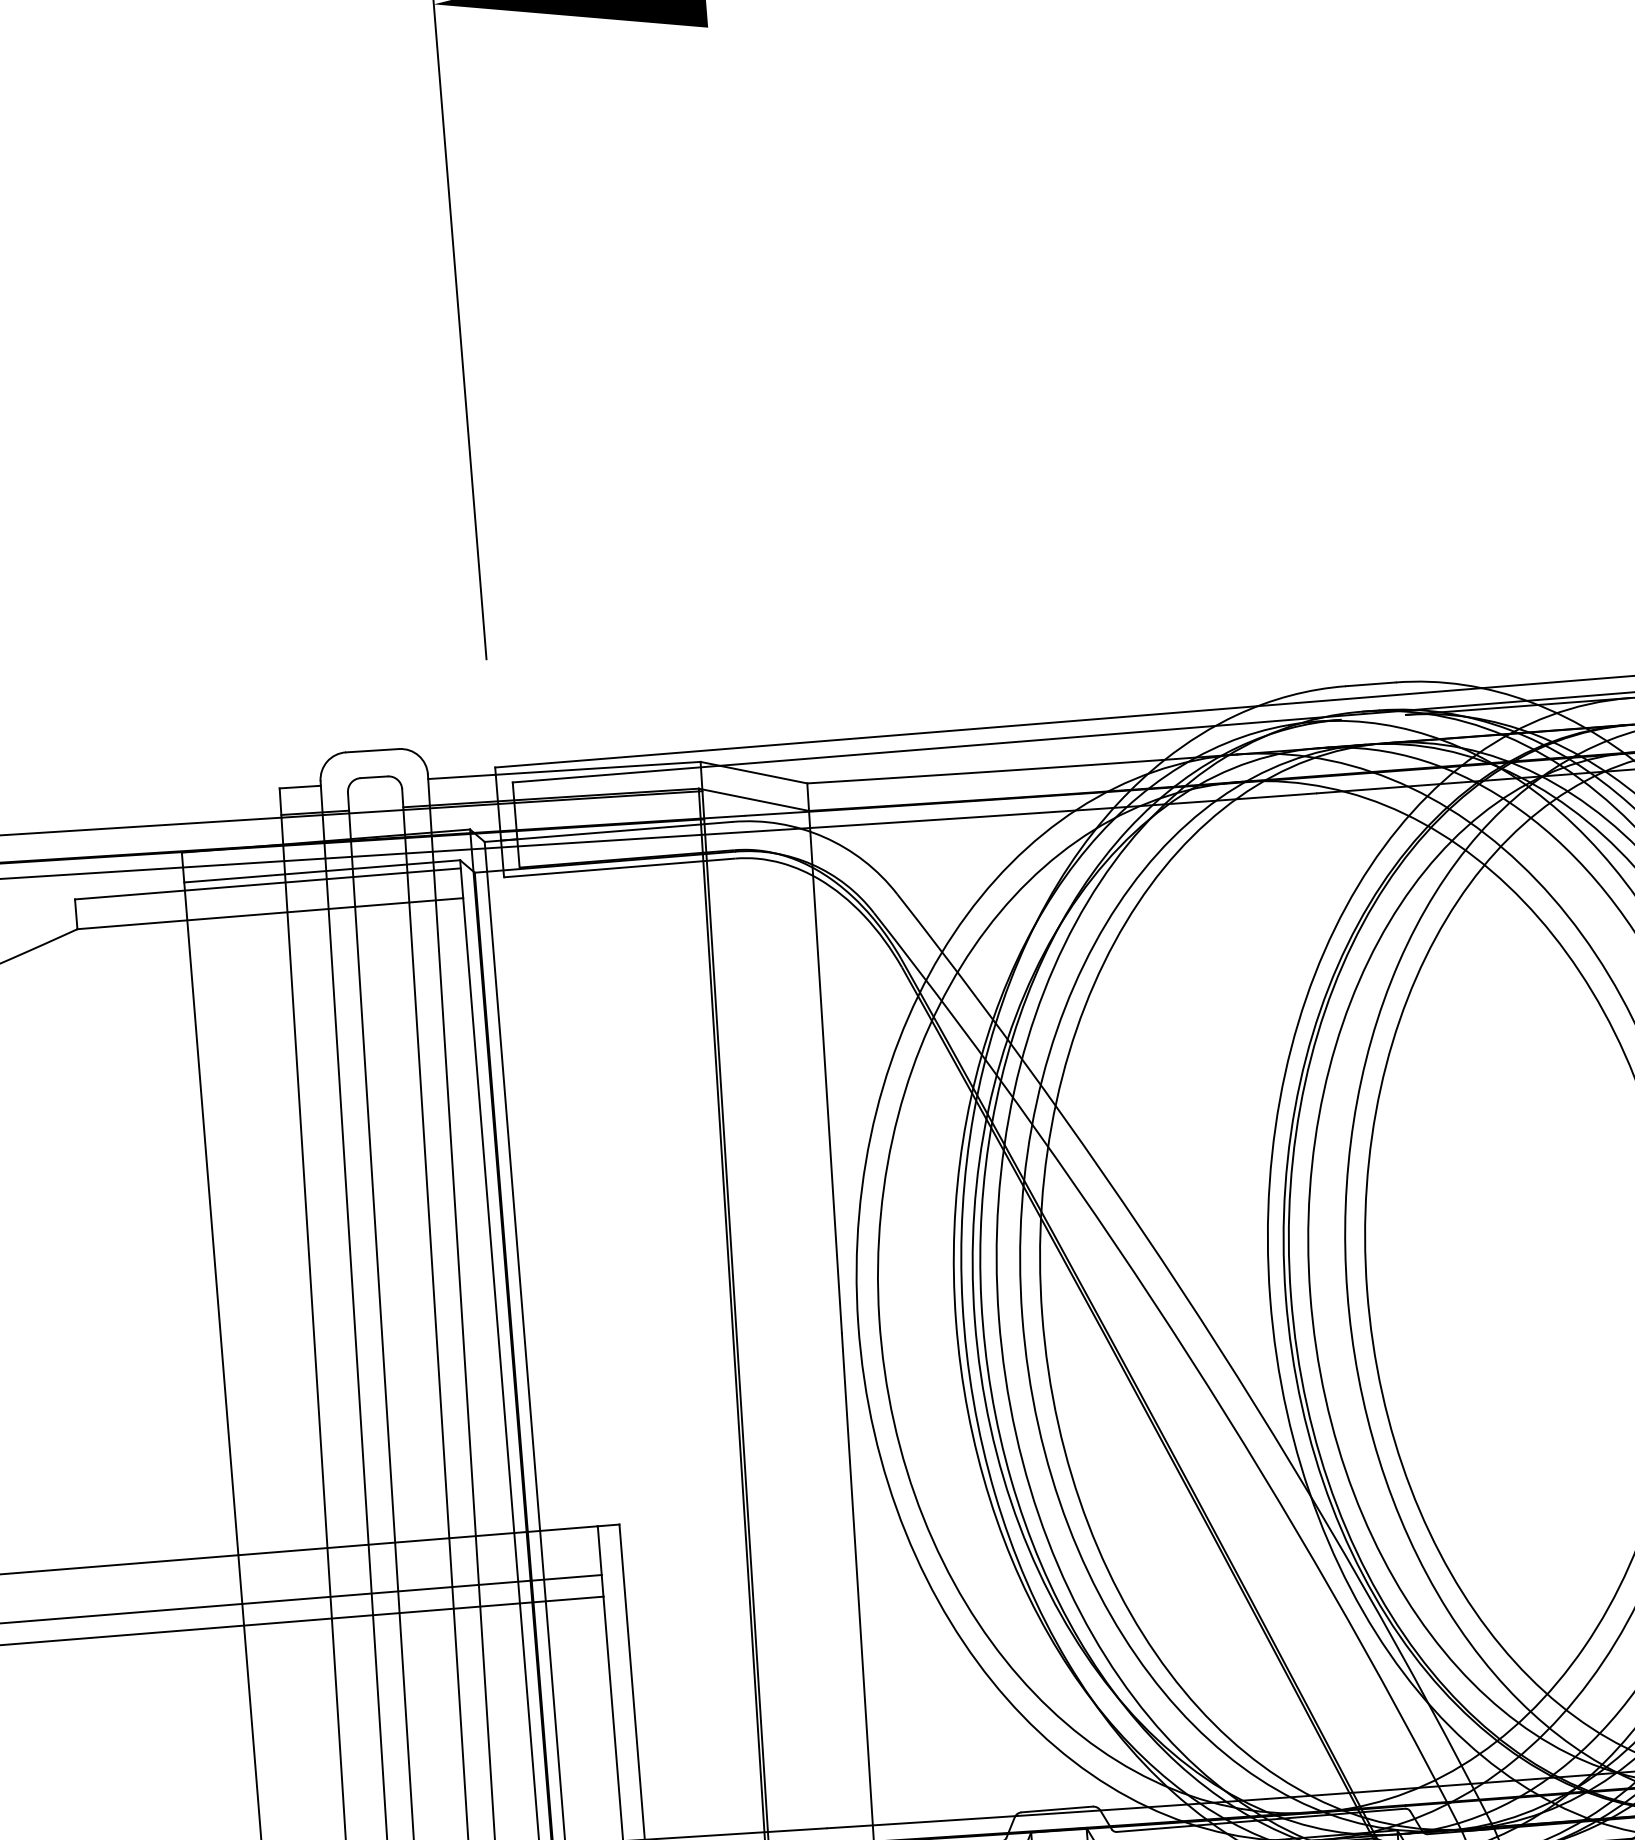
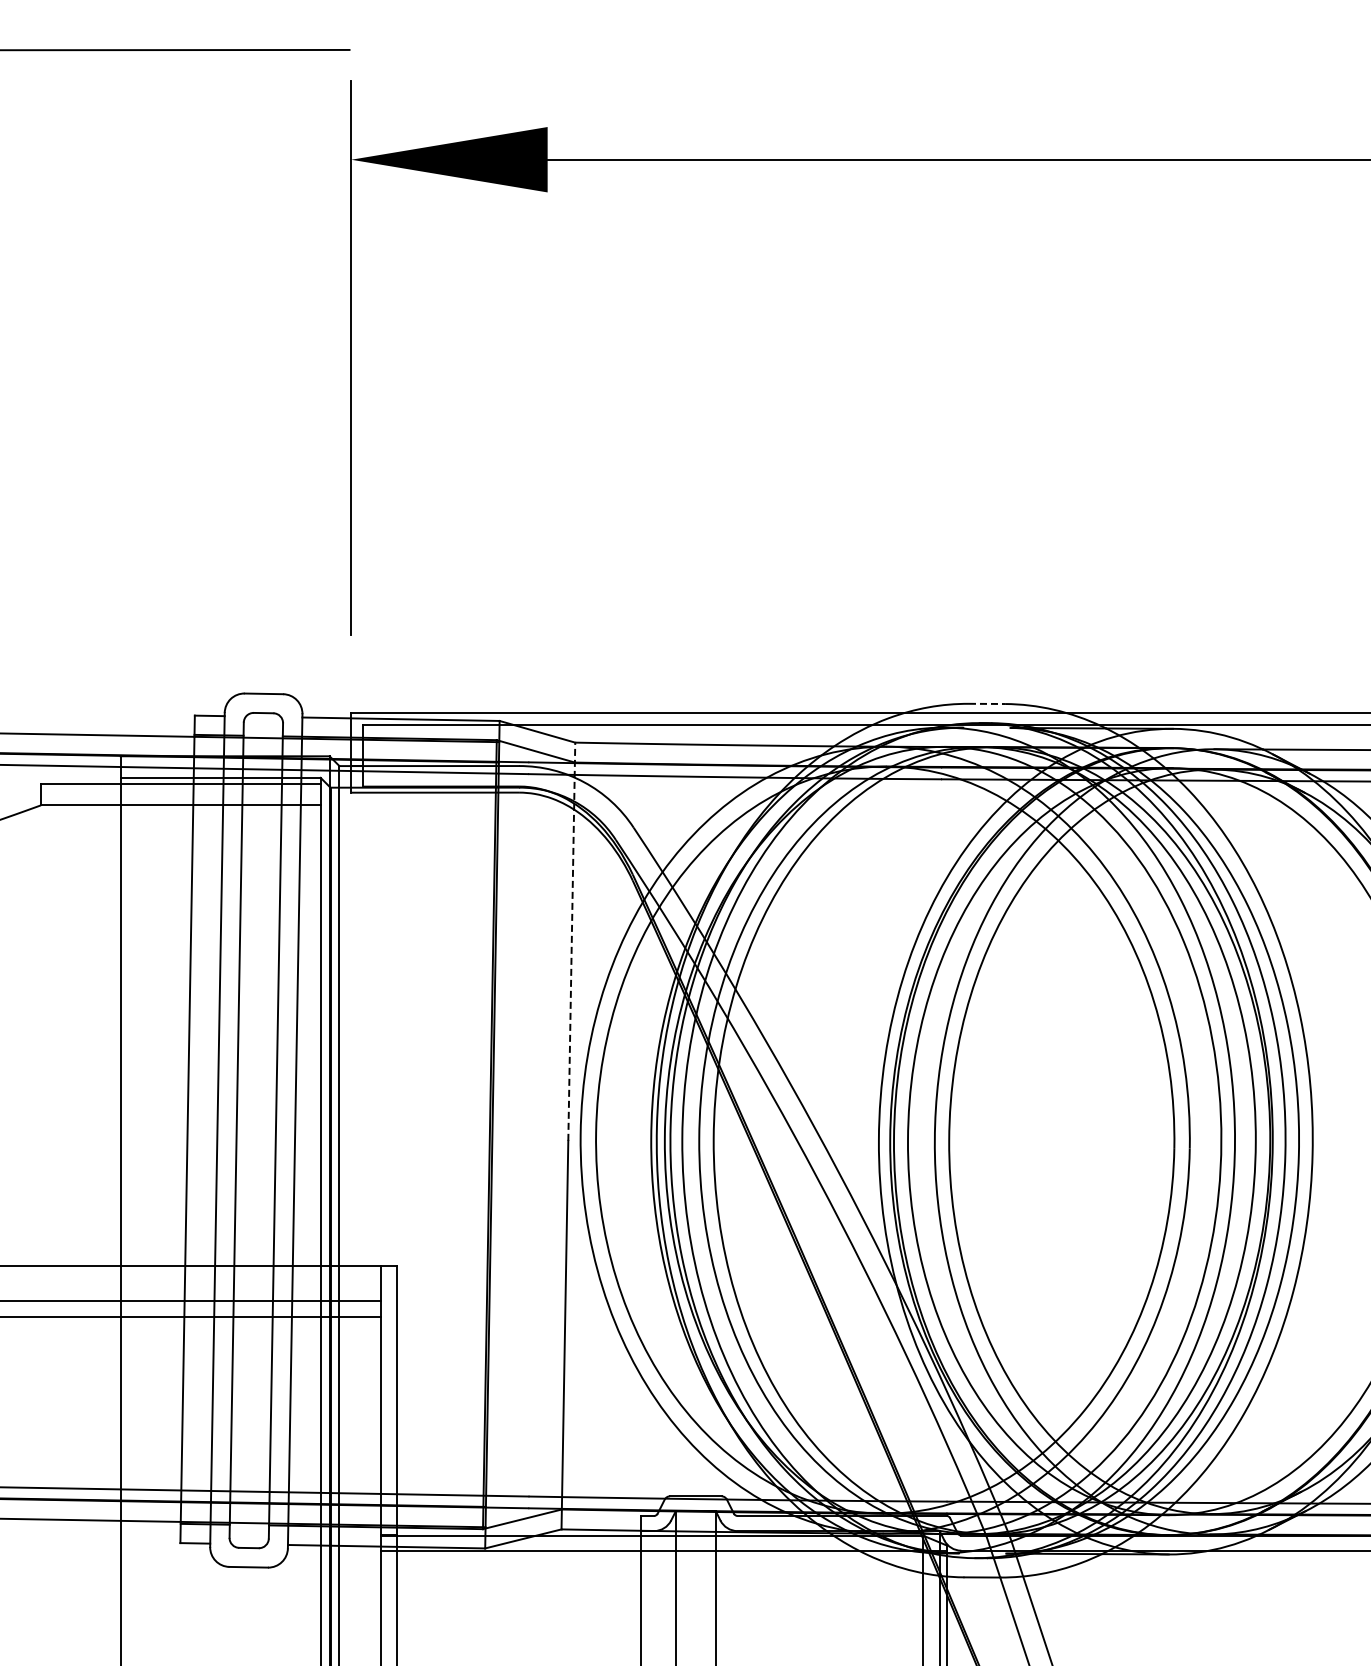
line: (1371, 683) -> (987, 703), solid -> dashed
line: (824, 1058) -> (571, 941), solid -> dashed

